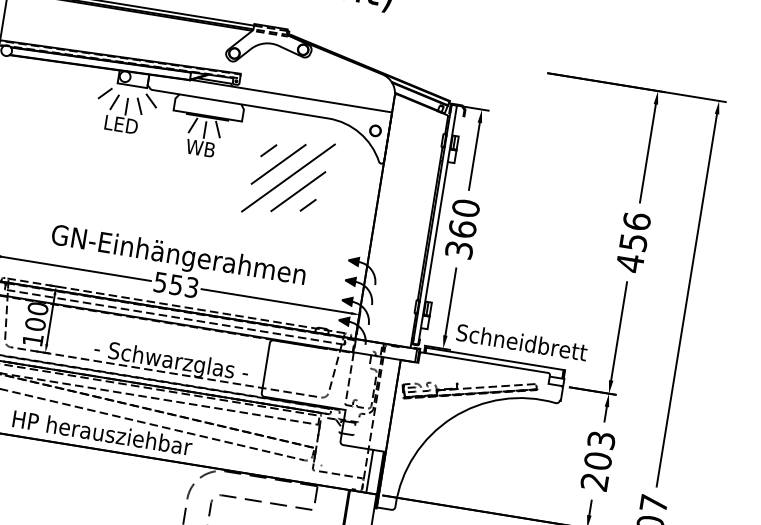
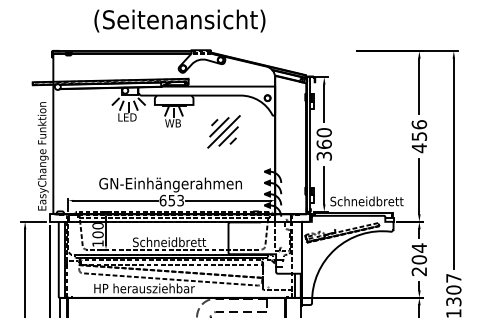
part: (287, 177) -> (223, 131), size x0.7
text: (159, 282) -> (162, 200), 553 -> 653
text: (170, 360) -> (175, 242), - Schwarzglas - -> Schneidbrett
text: (601, 439) -> (419, 247), 203 -> 204

